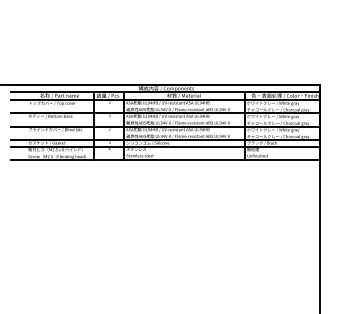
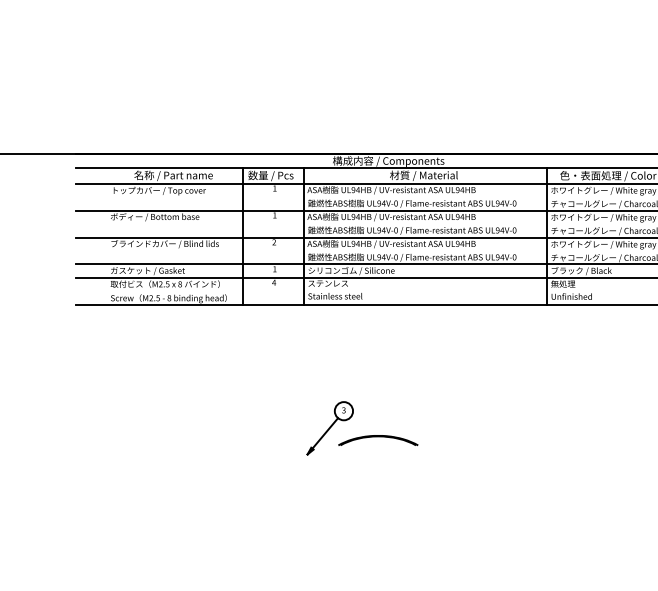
part: (153, 221) -> (362, 428), added

